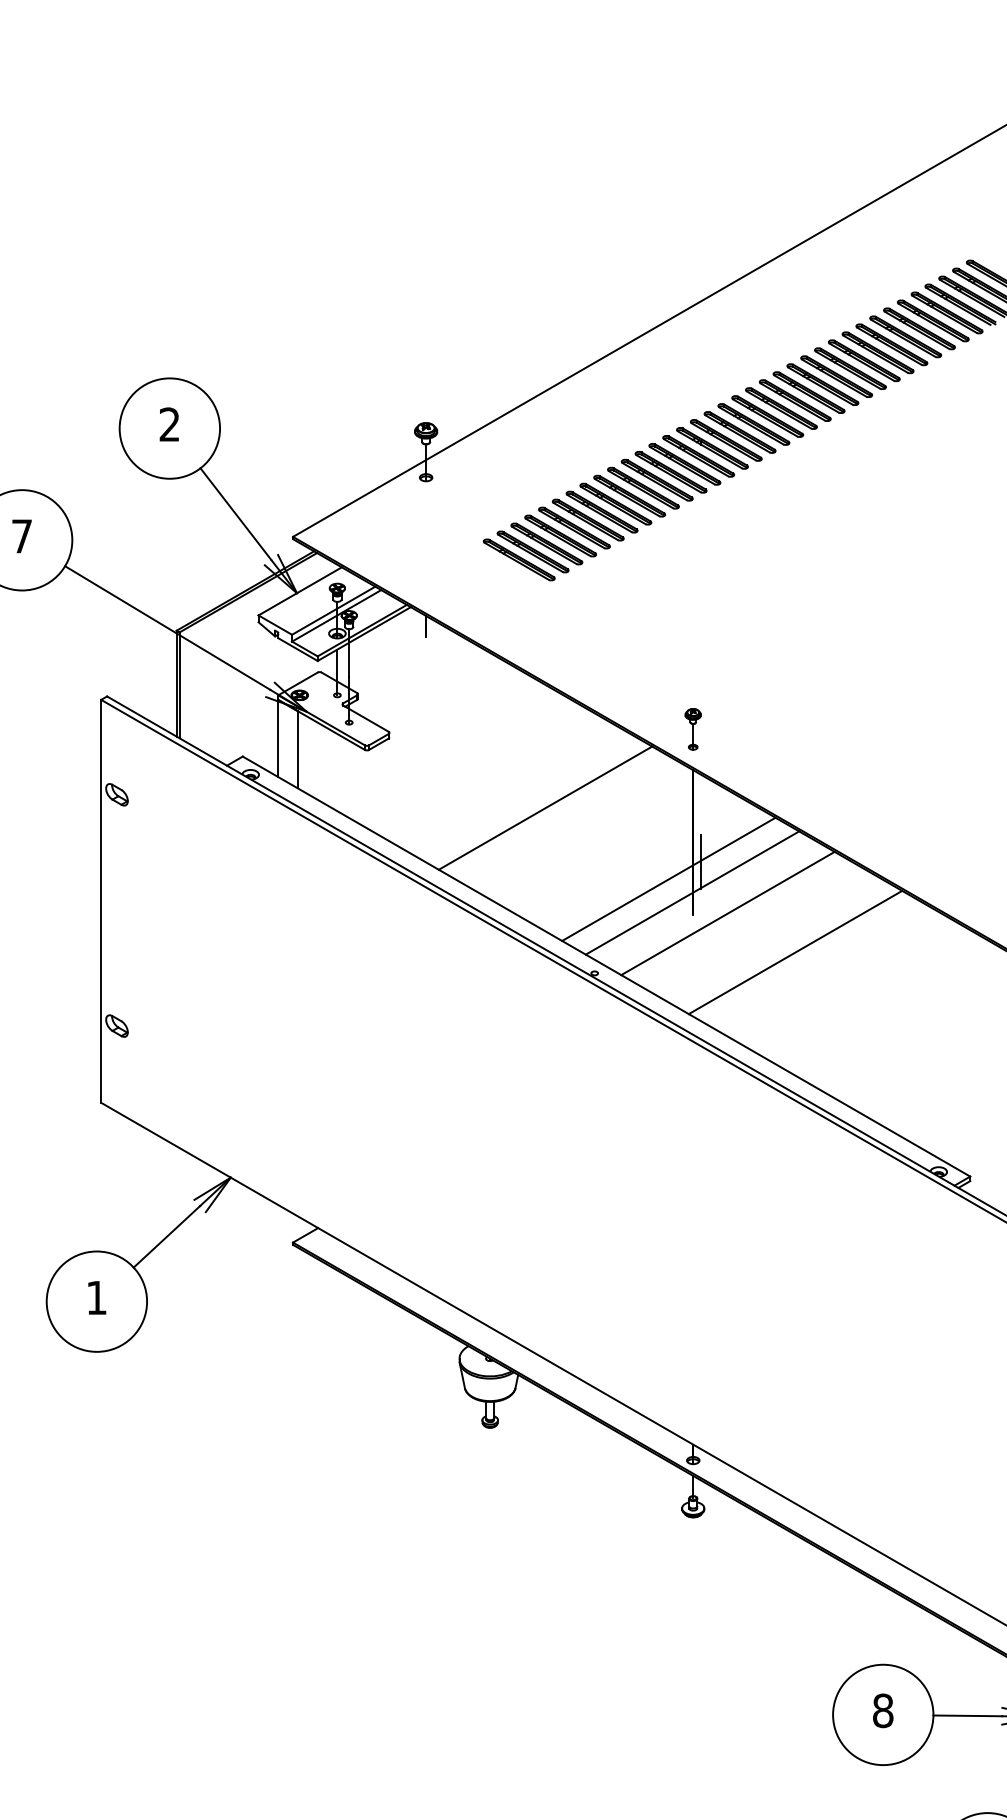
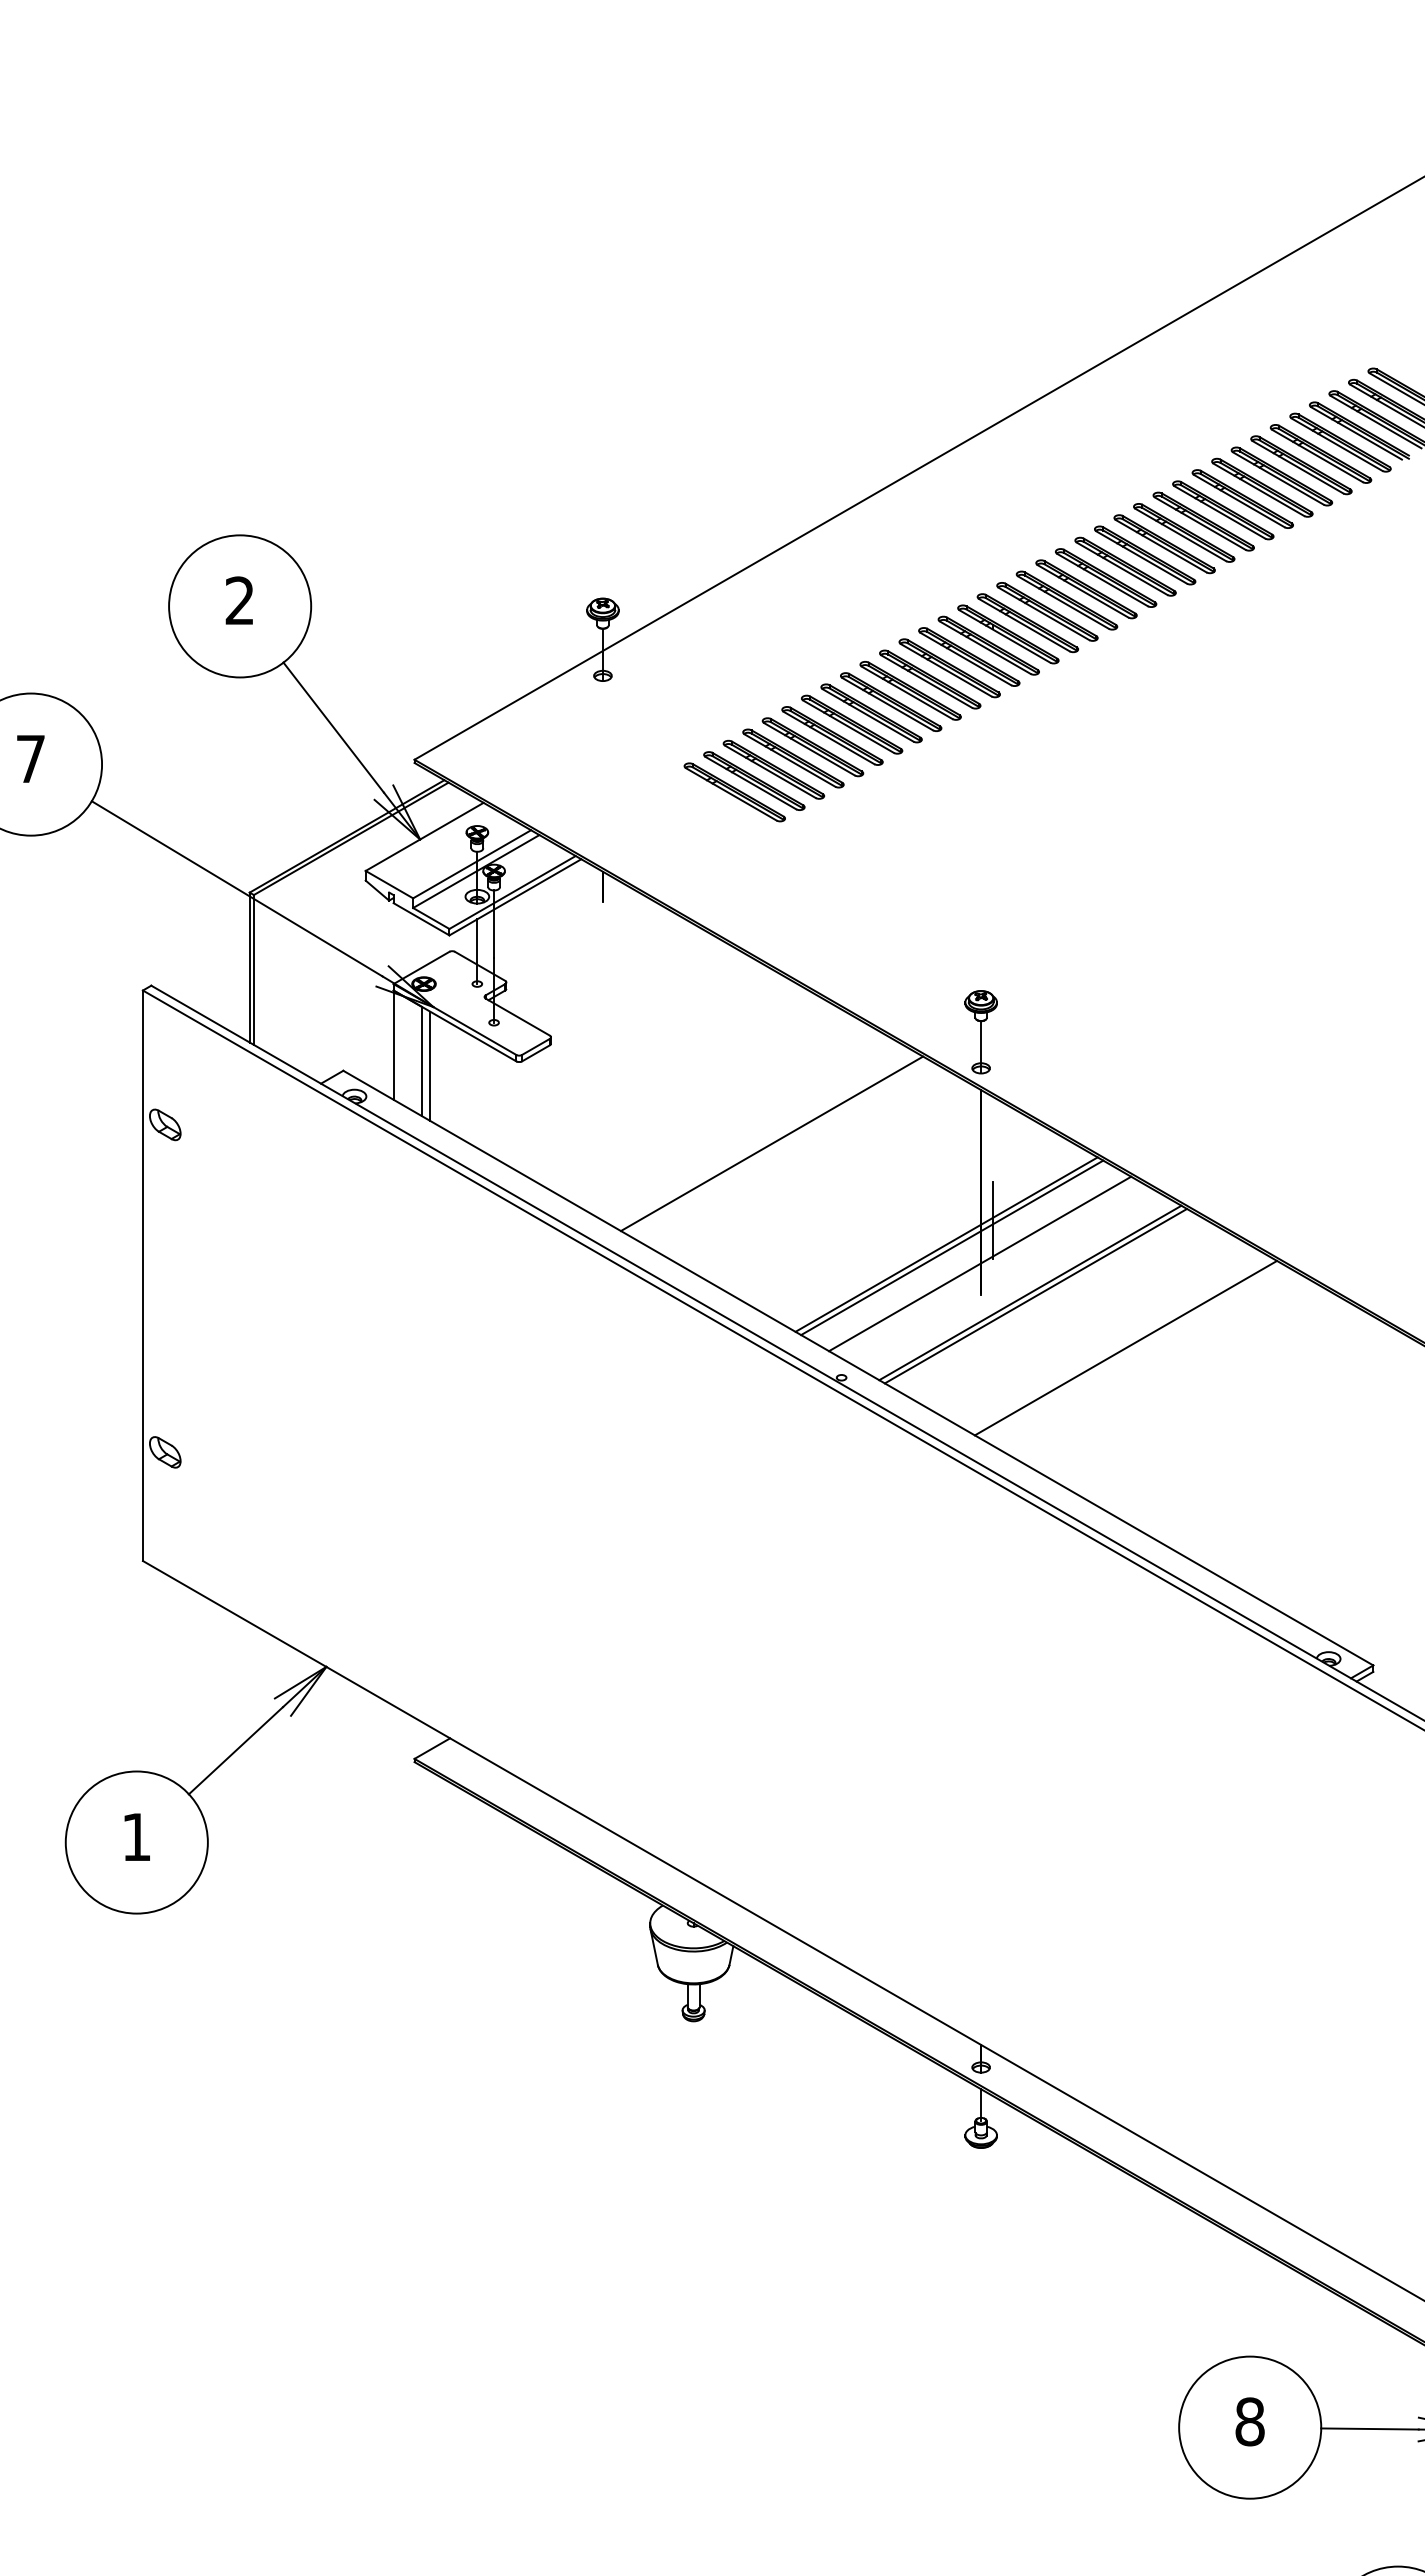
part: (692, 729) -> (980, 1032), size x1.43
line: (303, 752) -> (429, 1065), added
line: (673, 881) -> (952, 1247), added
line: (731, 915) -> (1035, 1295), added

